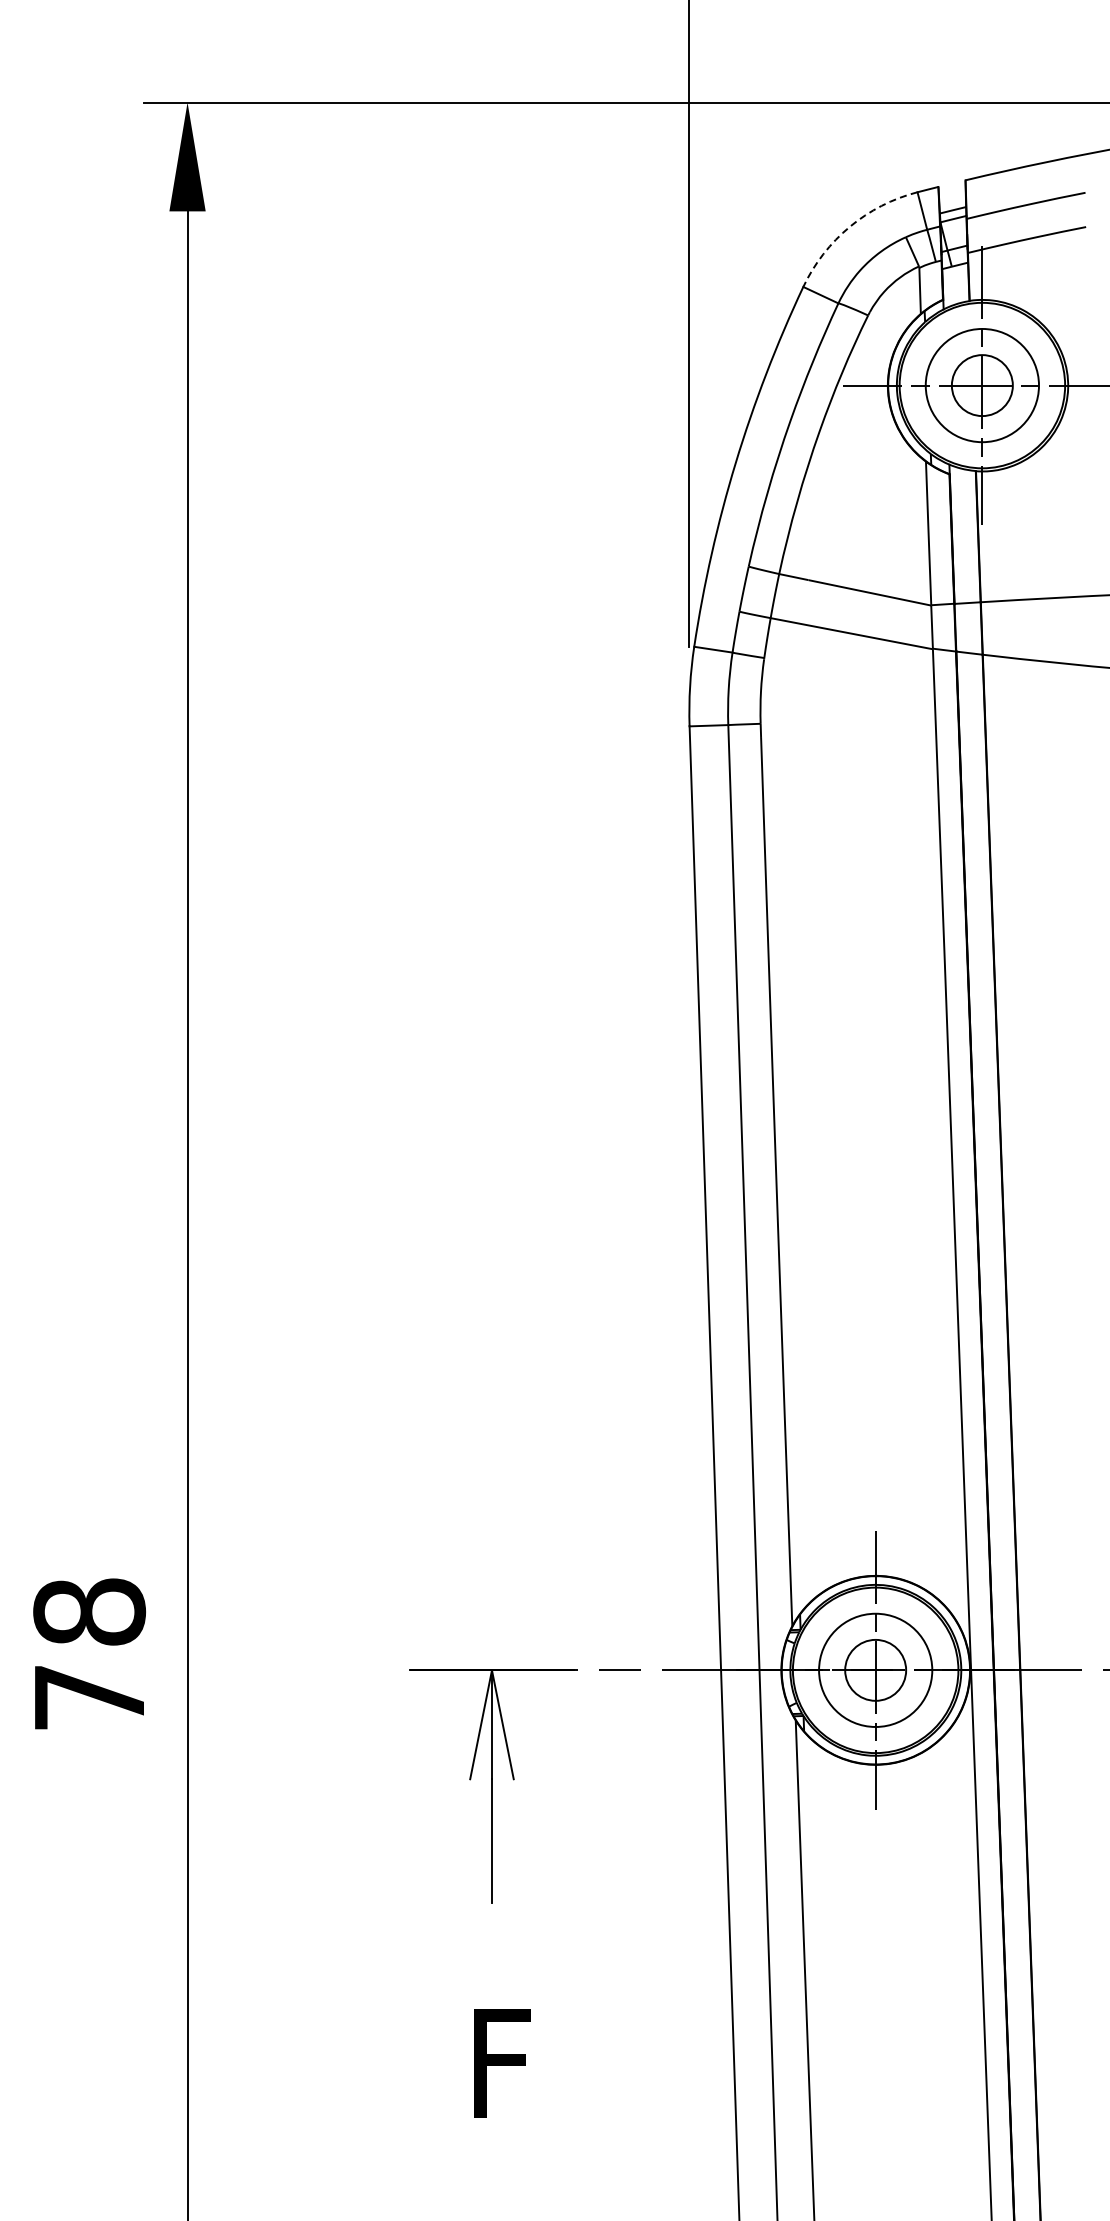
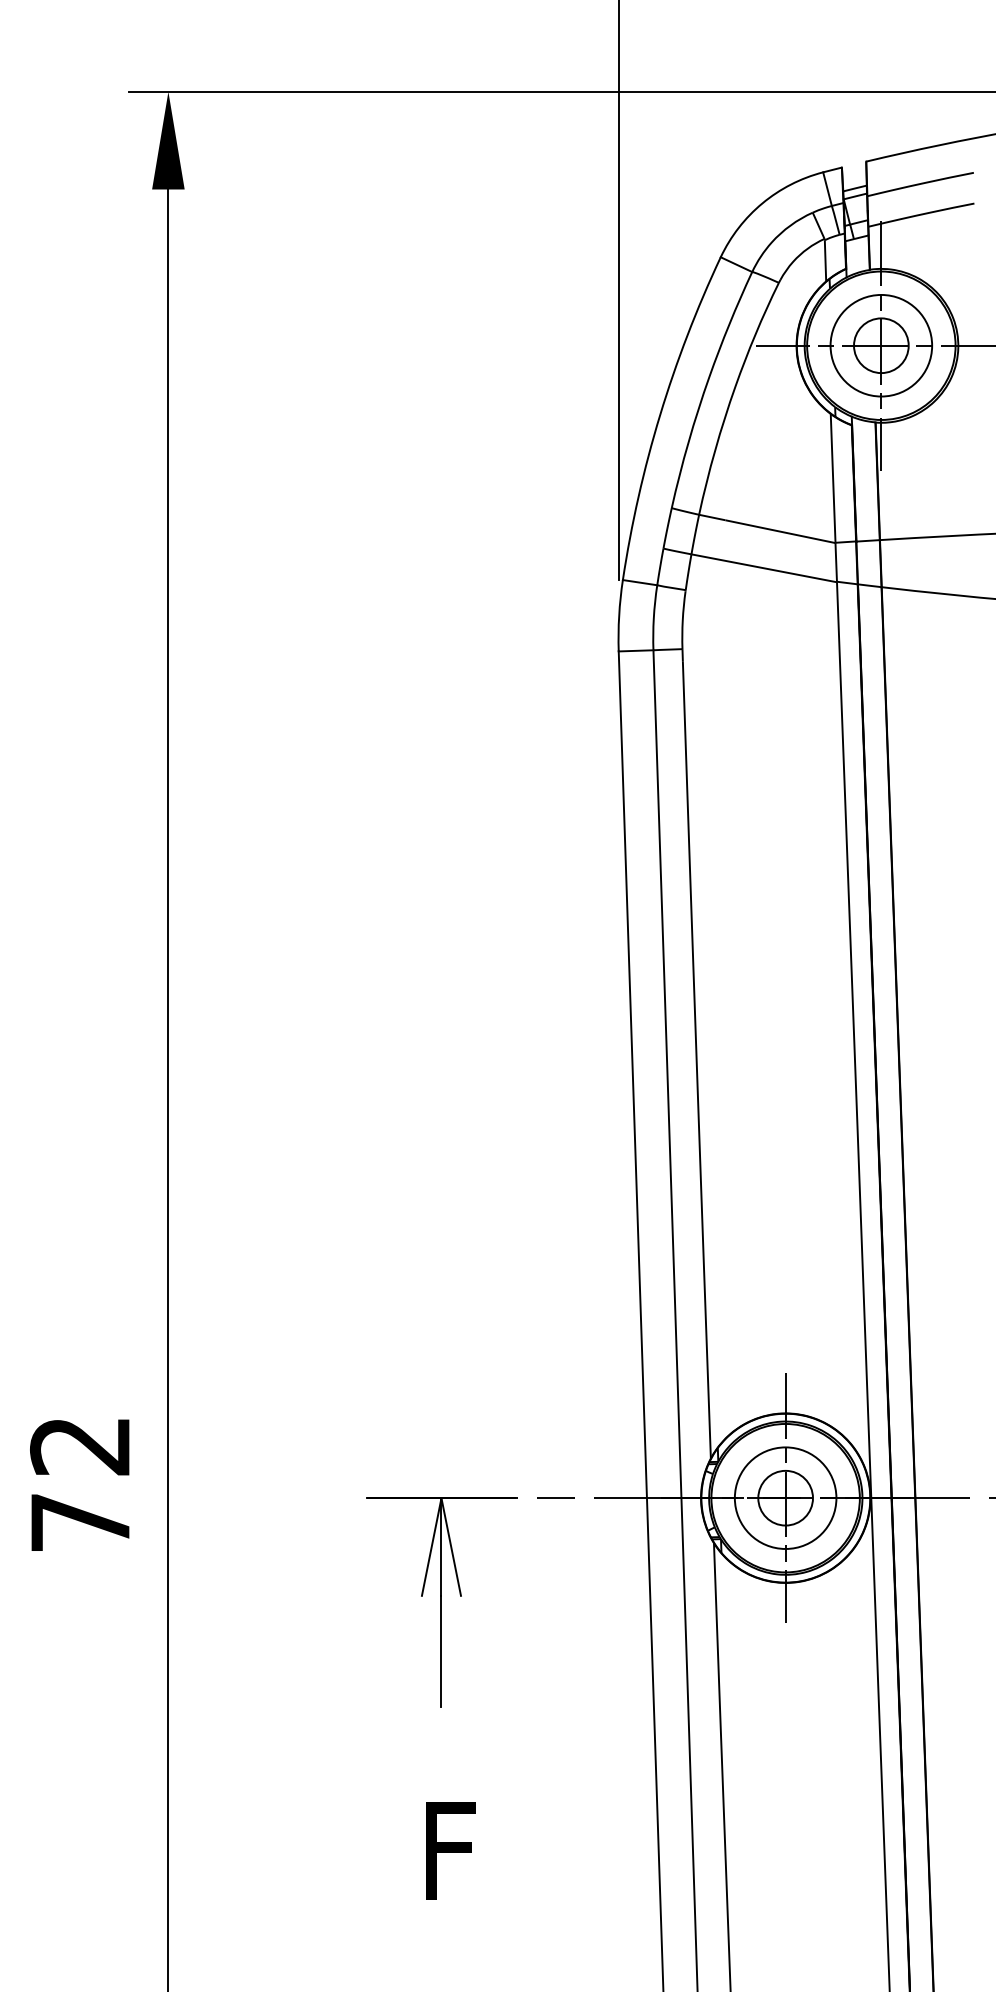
arc: (849, 226) -> (762, 203), dashed -> solid
text: (89, 1611) -> (80, 1445), 78 -> 72

